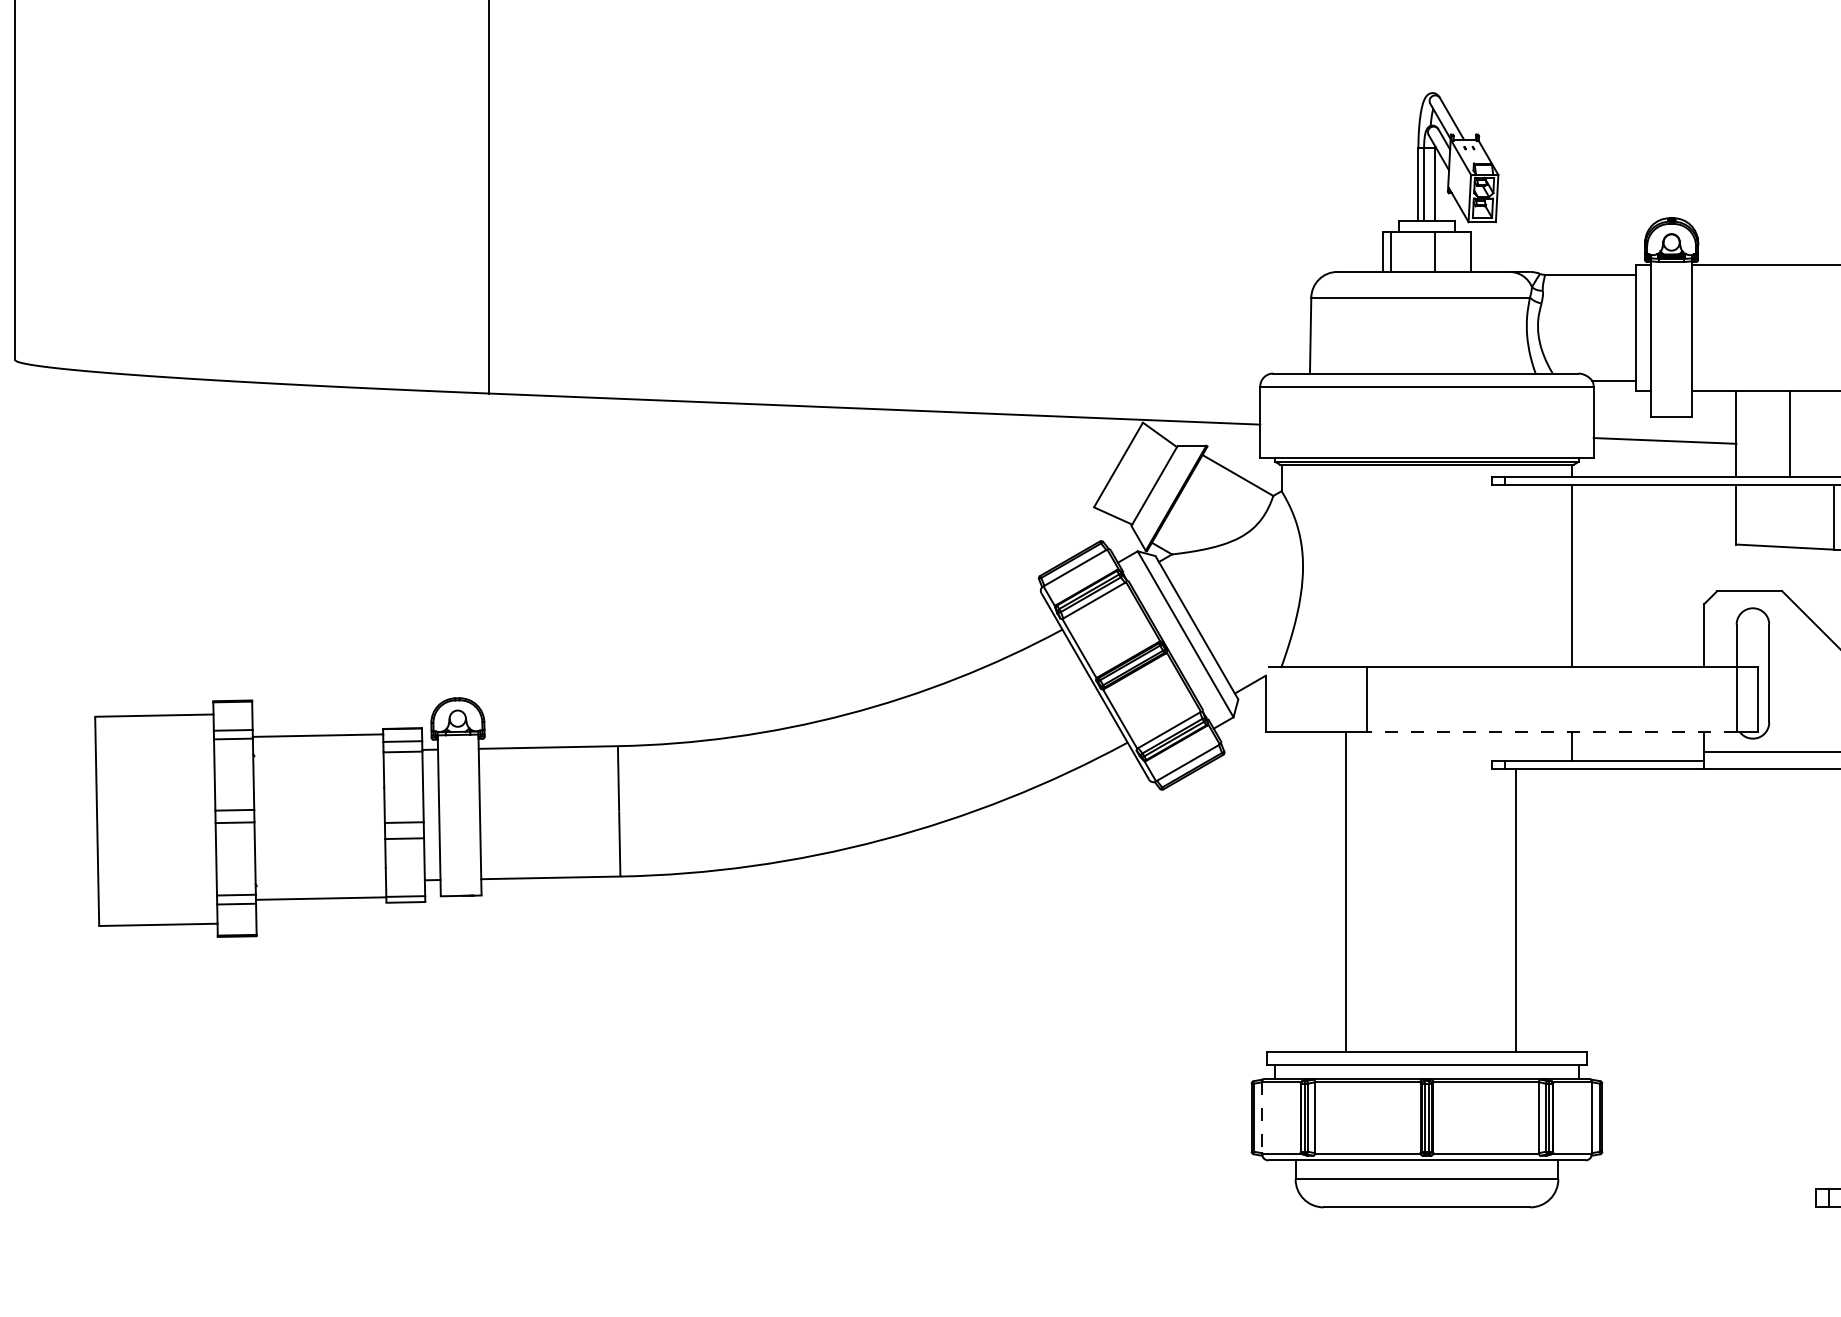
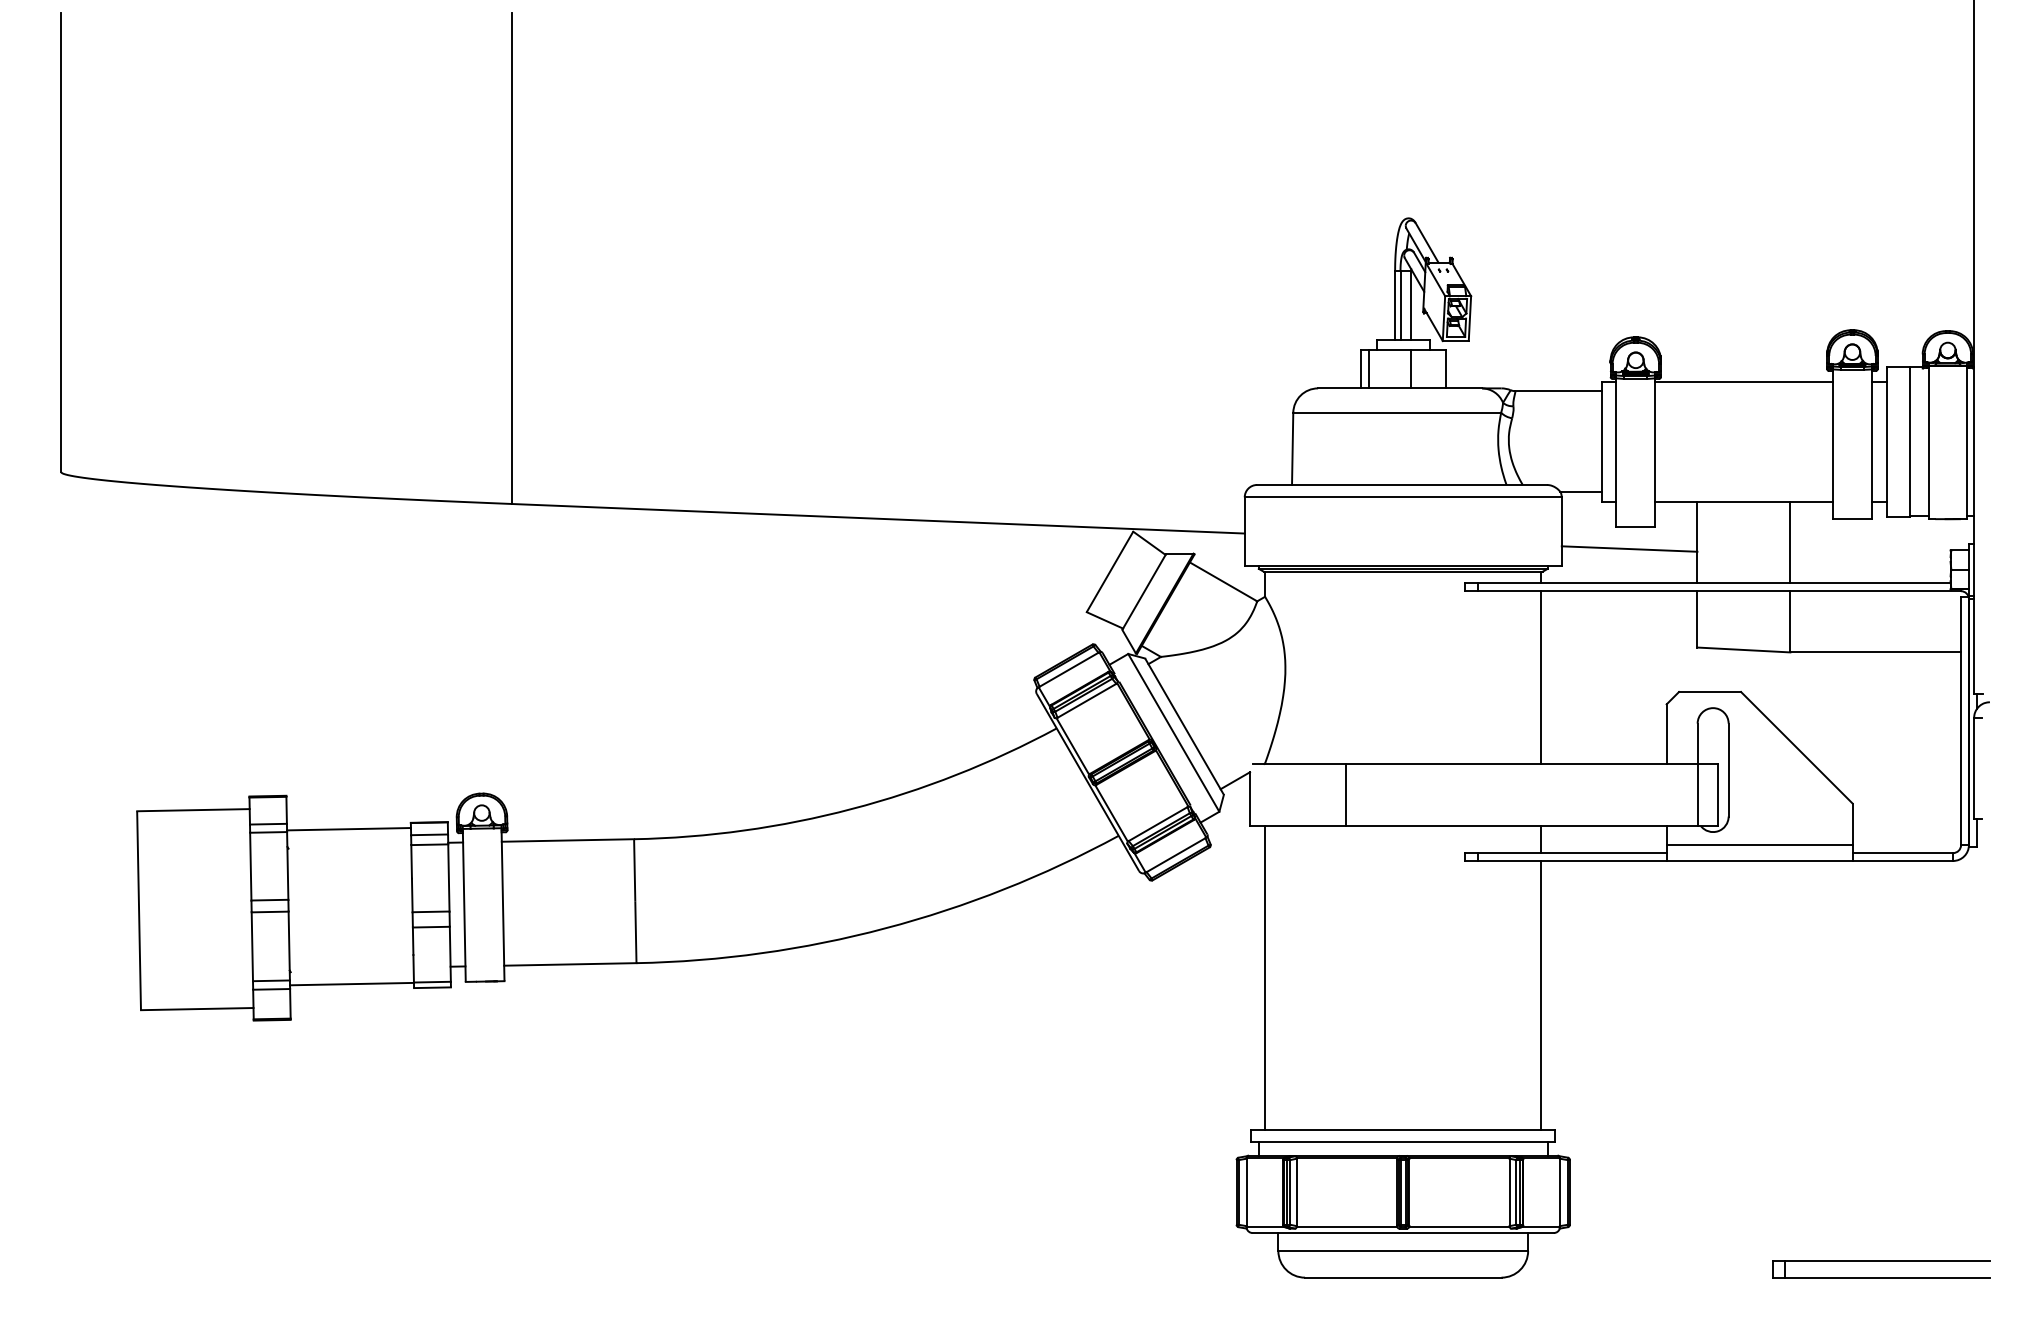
line: (1790, 434) -> (1790, 542), moved
line: (1552, 731) -> (1522, 825), dashed -> solid
line: (1346, 891) -> (1265, 977), moved
line: (1515, 909) -> (1541, 994), moved
line: (1262, 1117) -> (1246, 1192), dashed -> solid

